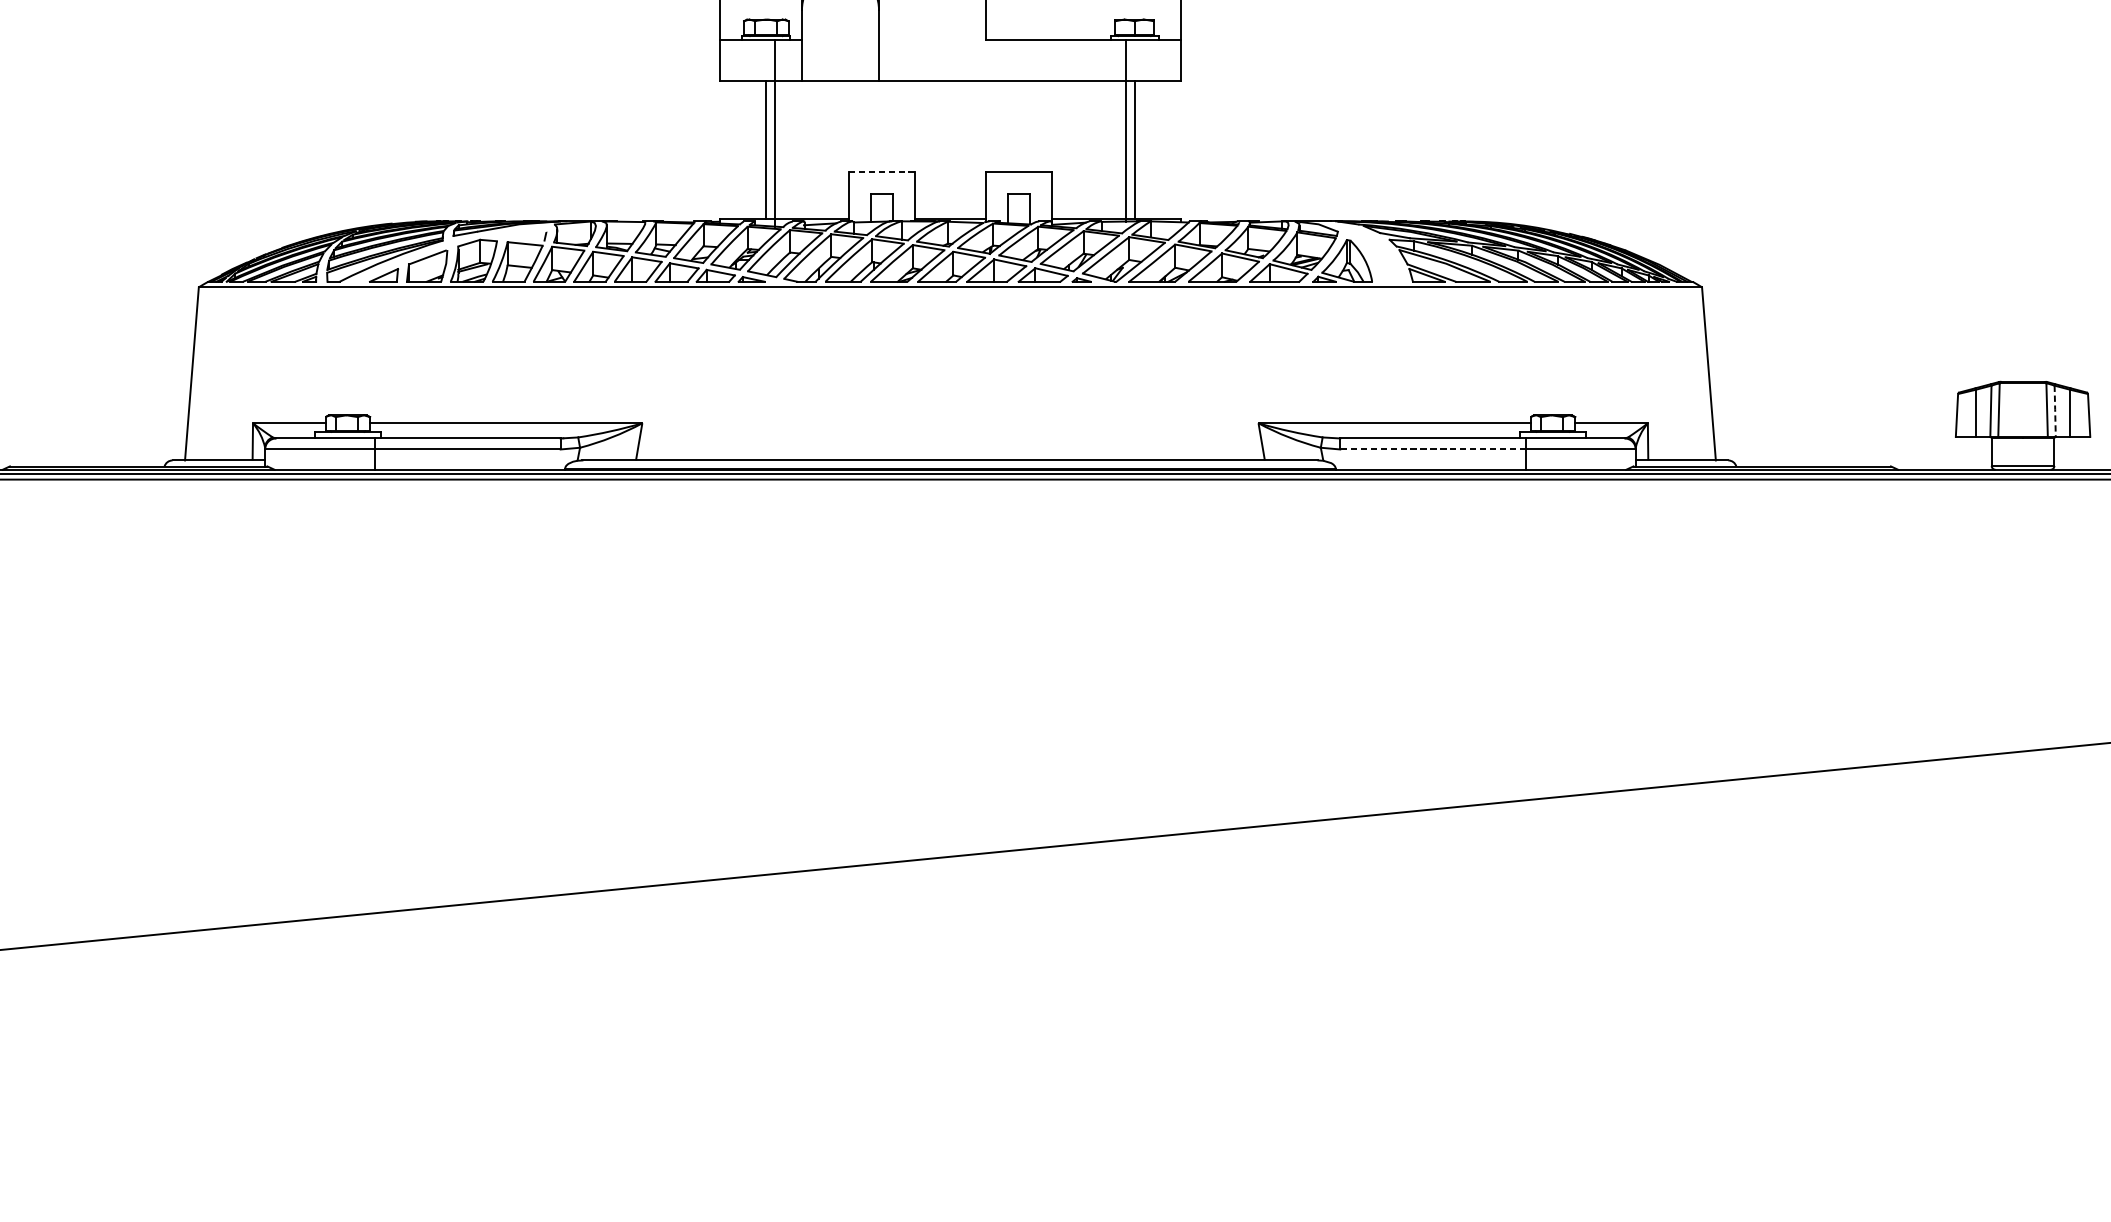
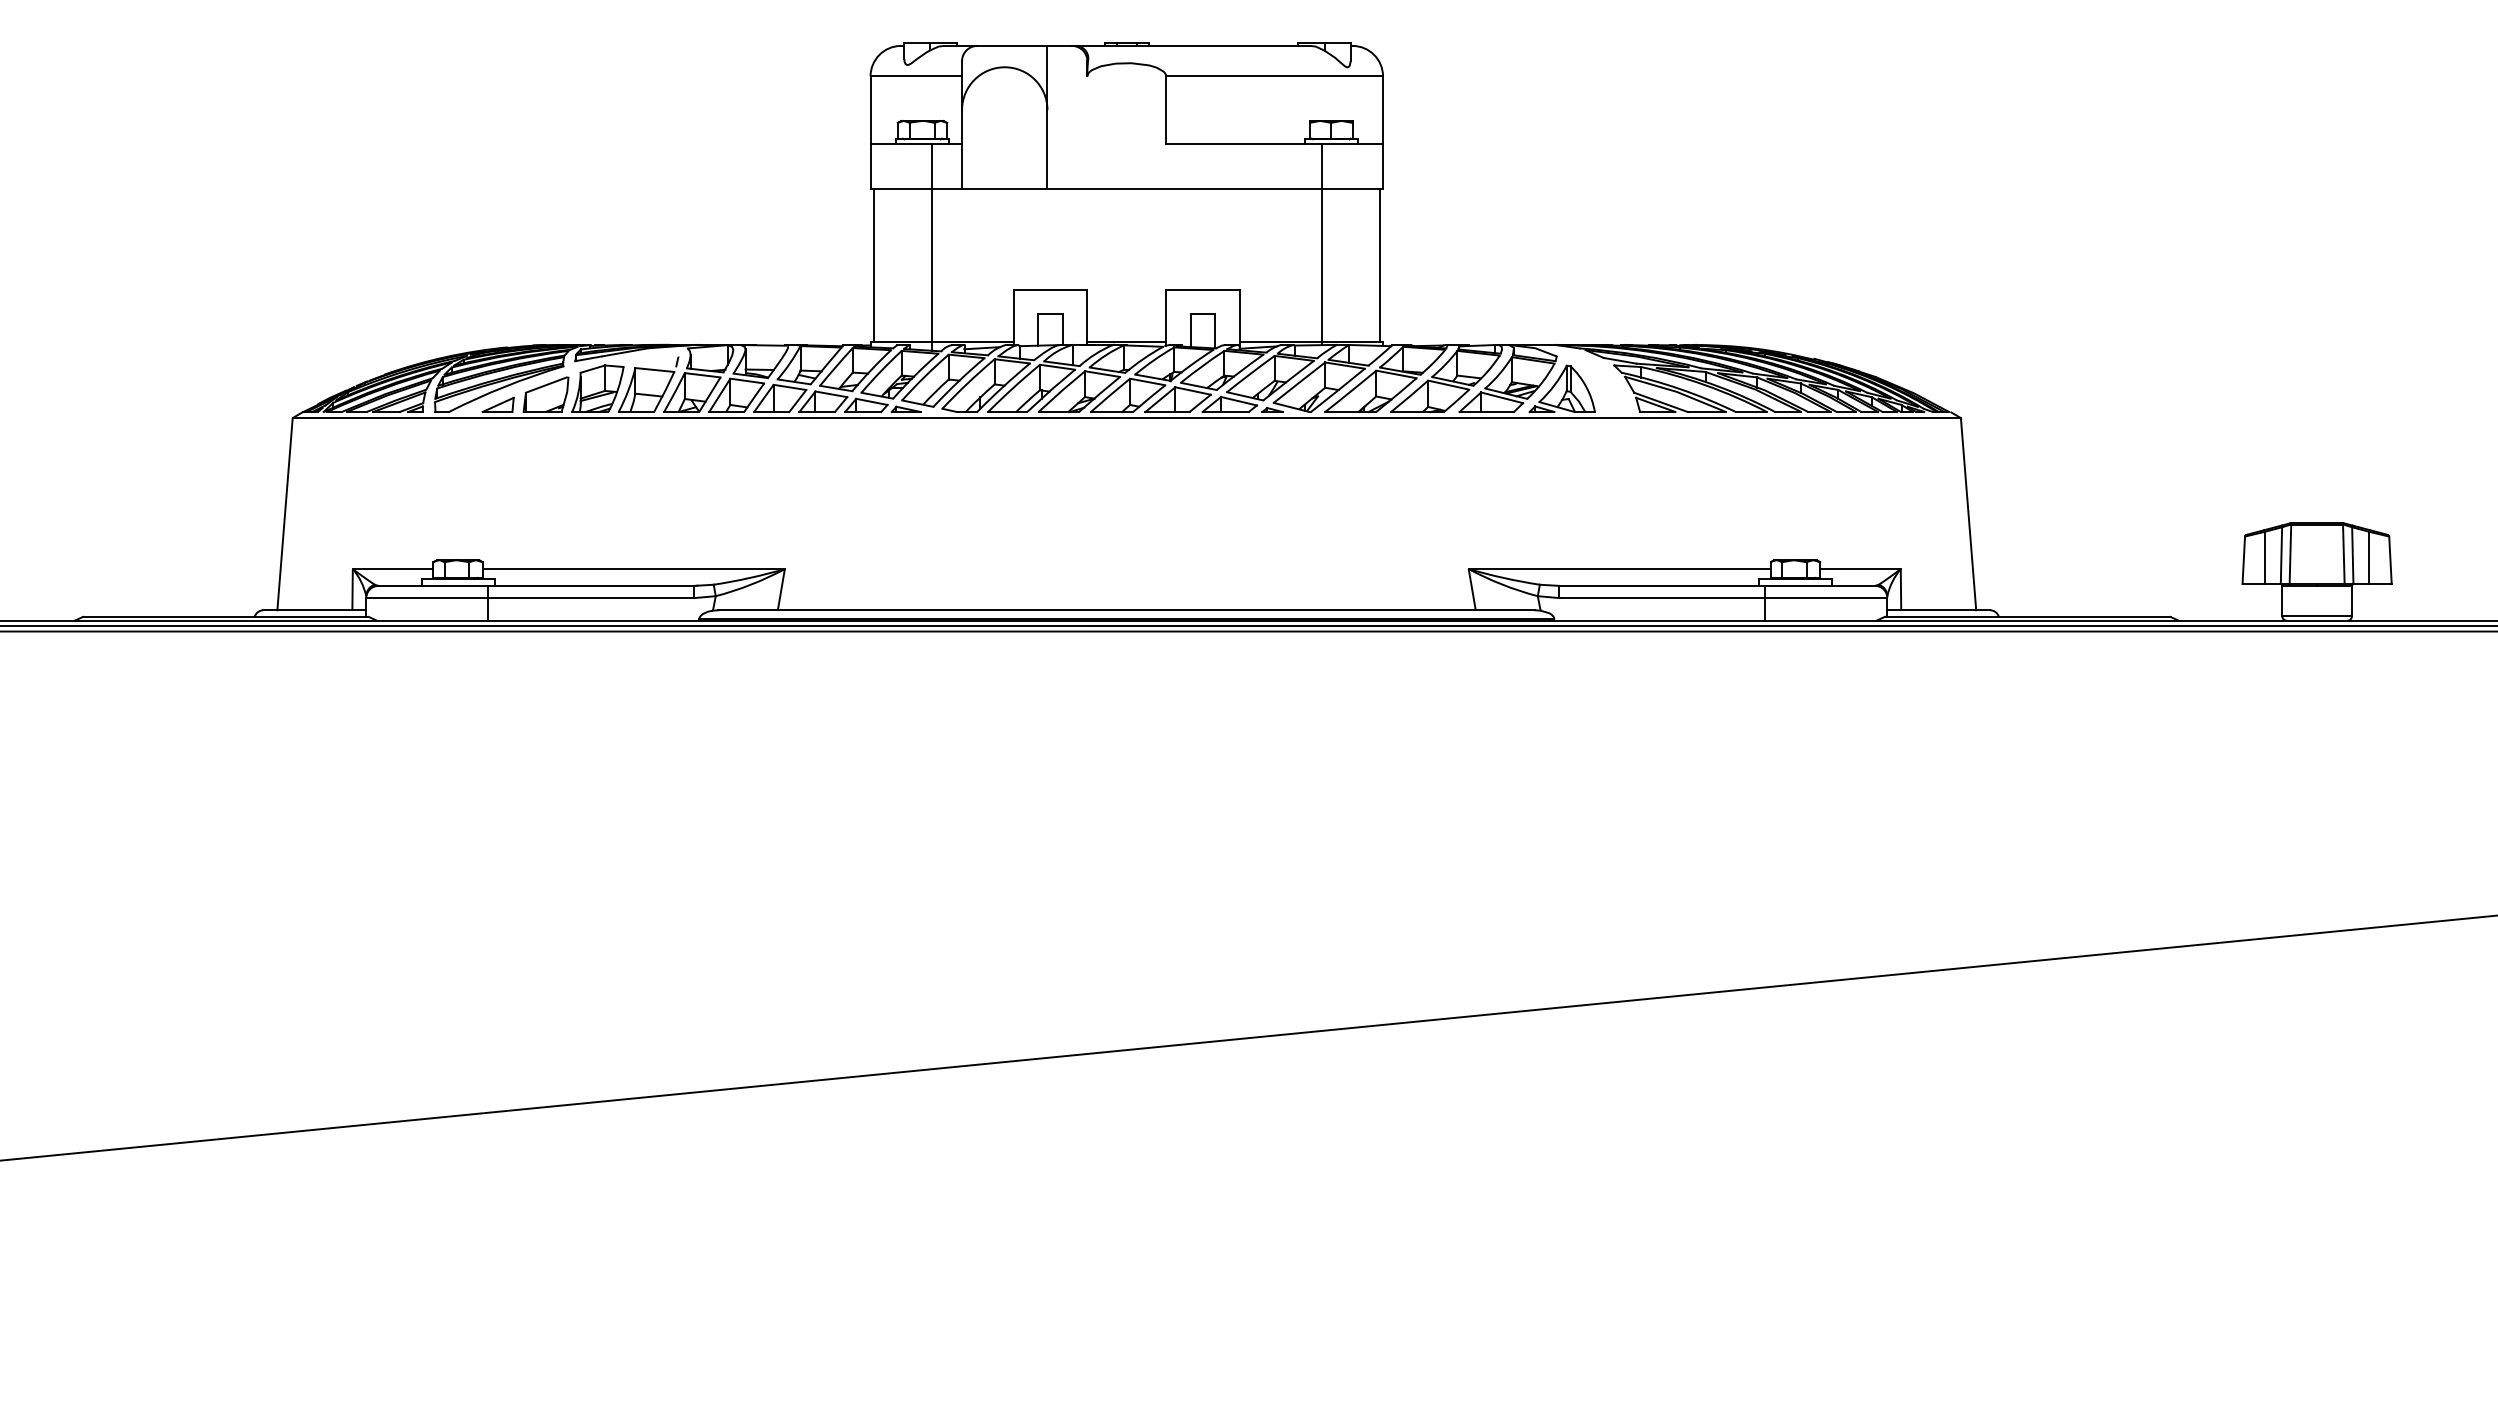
line: (765, 149) -> (873, 265), moved
line: (1135, 149) -> (1380, 265), moved
line: (881, 171) -> (1050, 289), dashed -> solid
line: (2054, 411) -> (2352, 555), dashed -> solid
line: (1433, 449) -> (1662, 598), dashed -> solid

